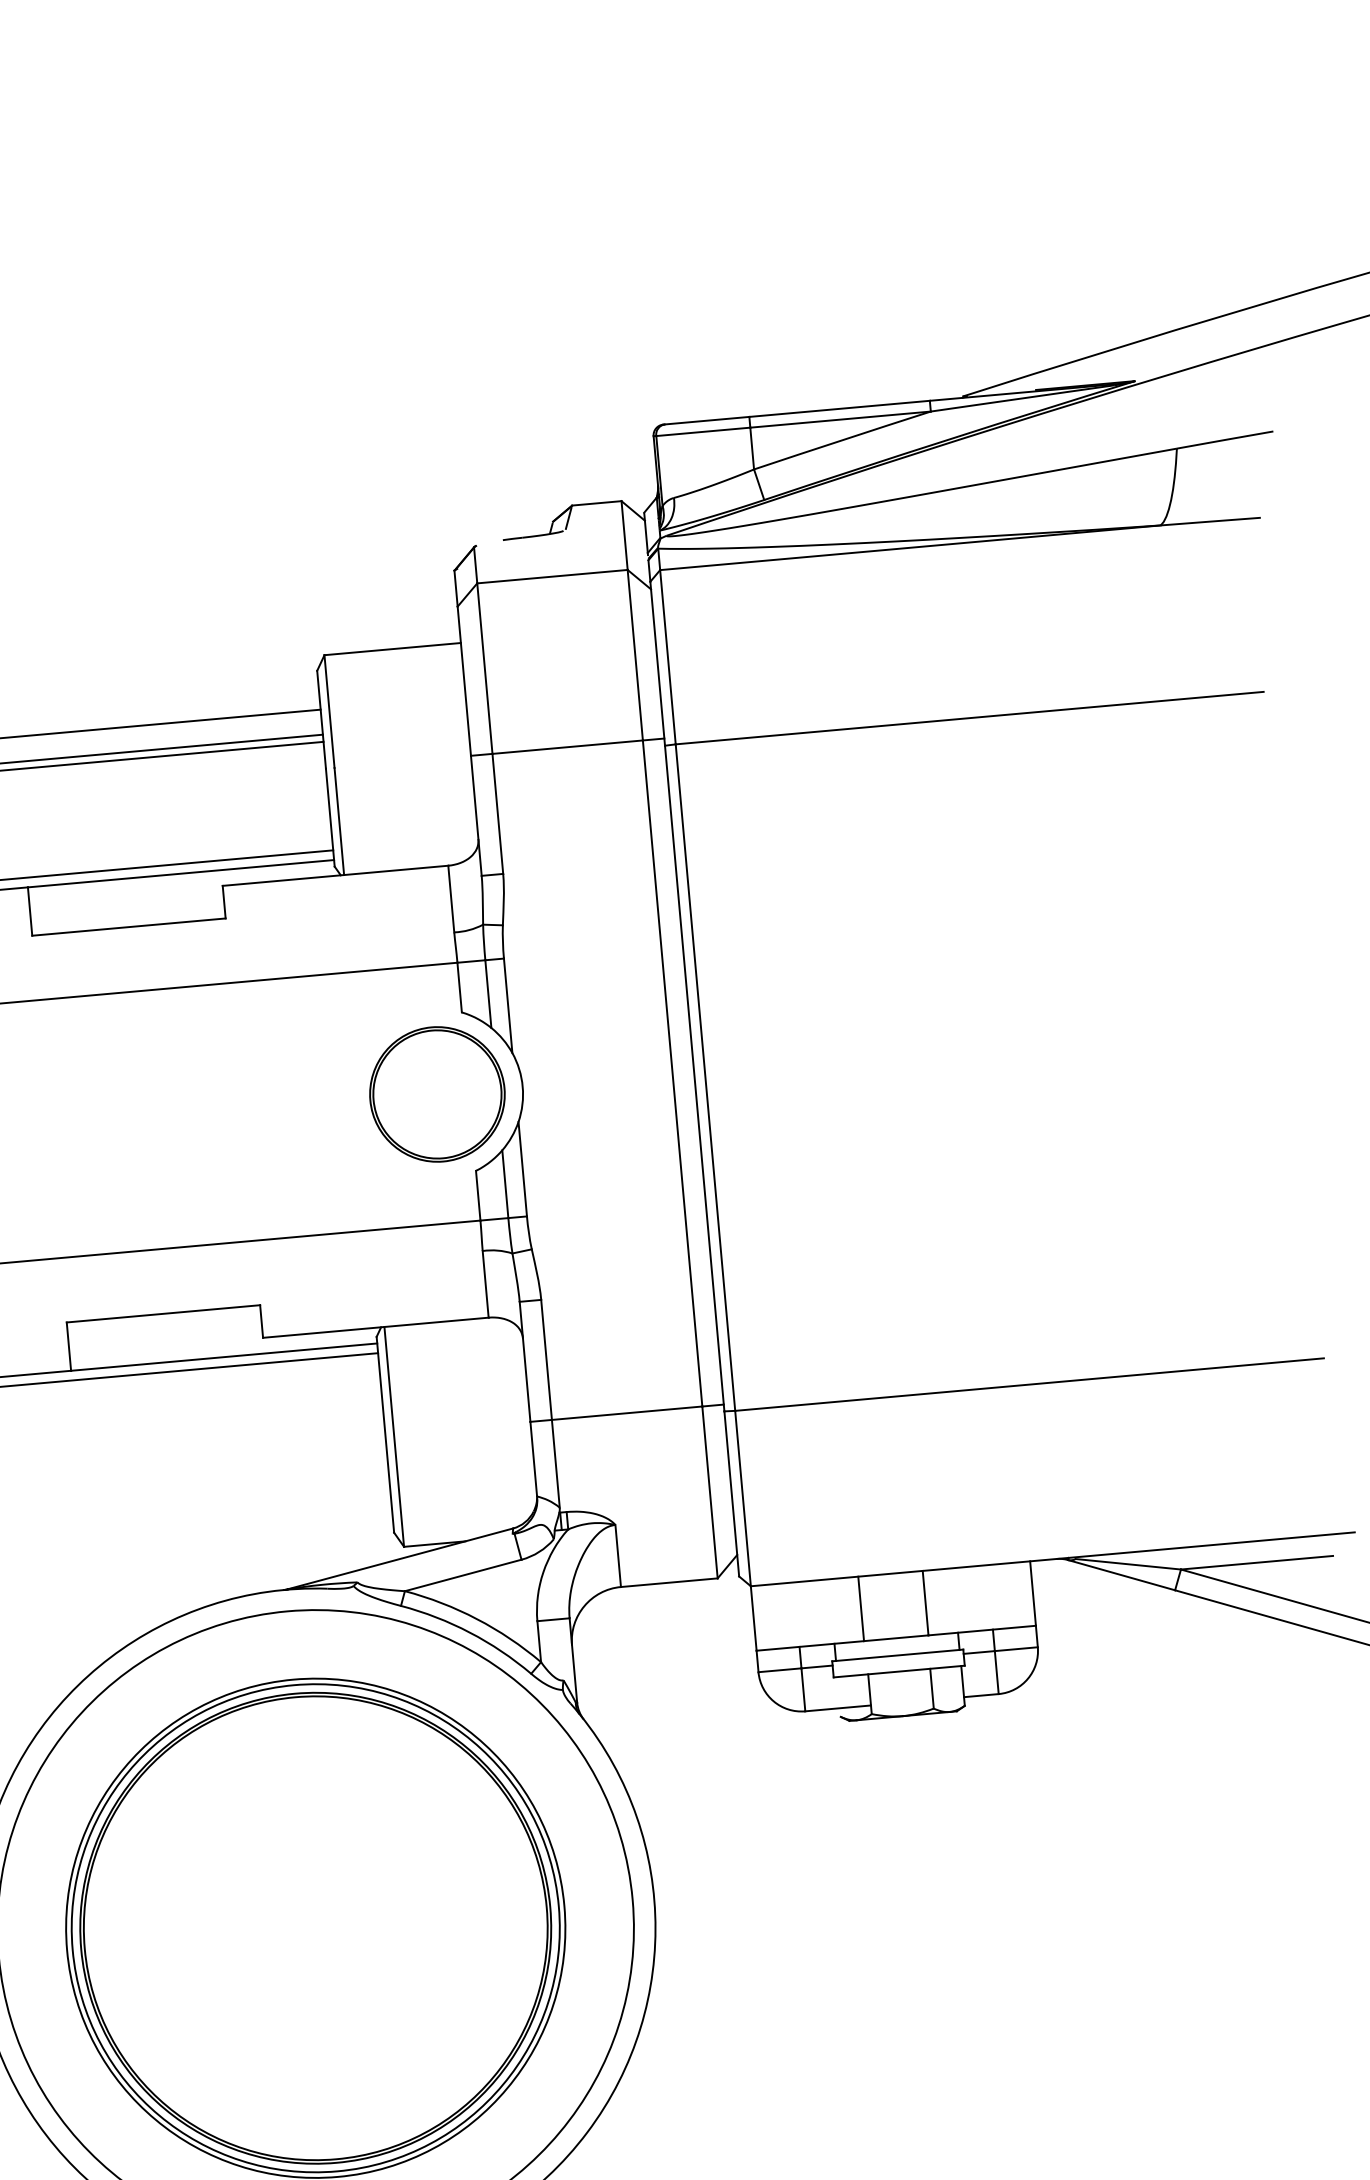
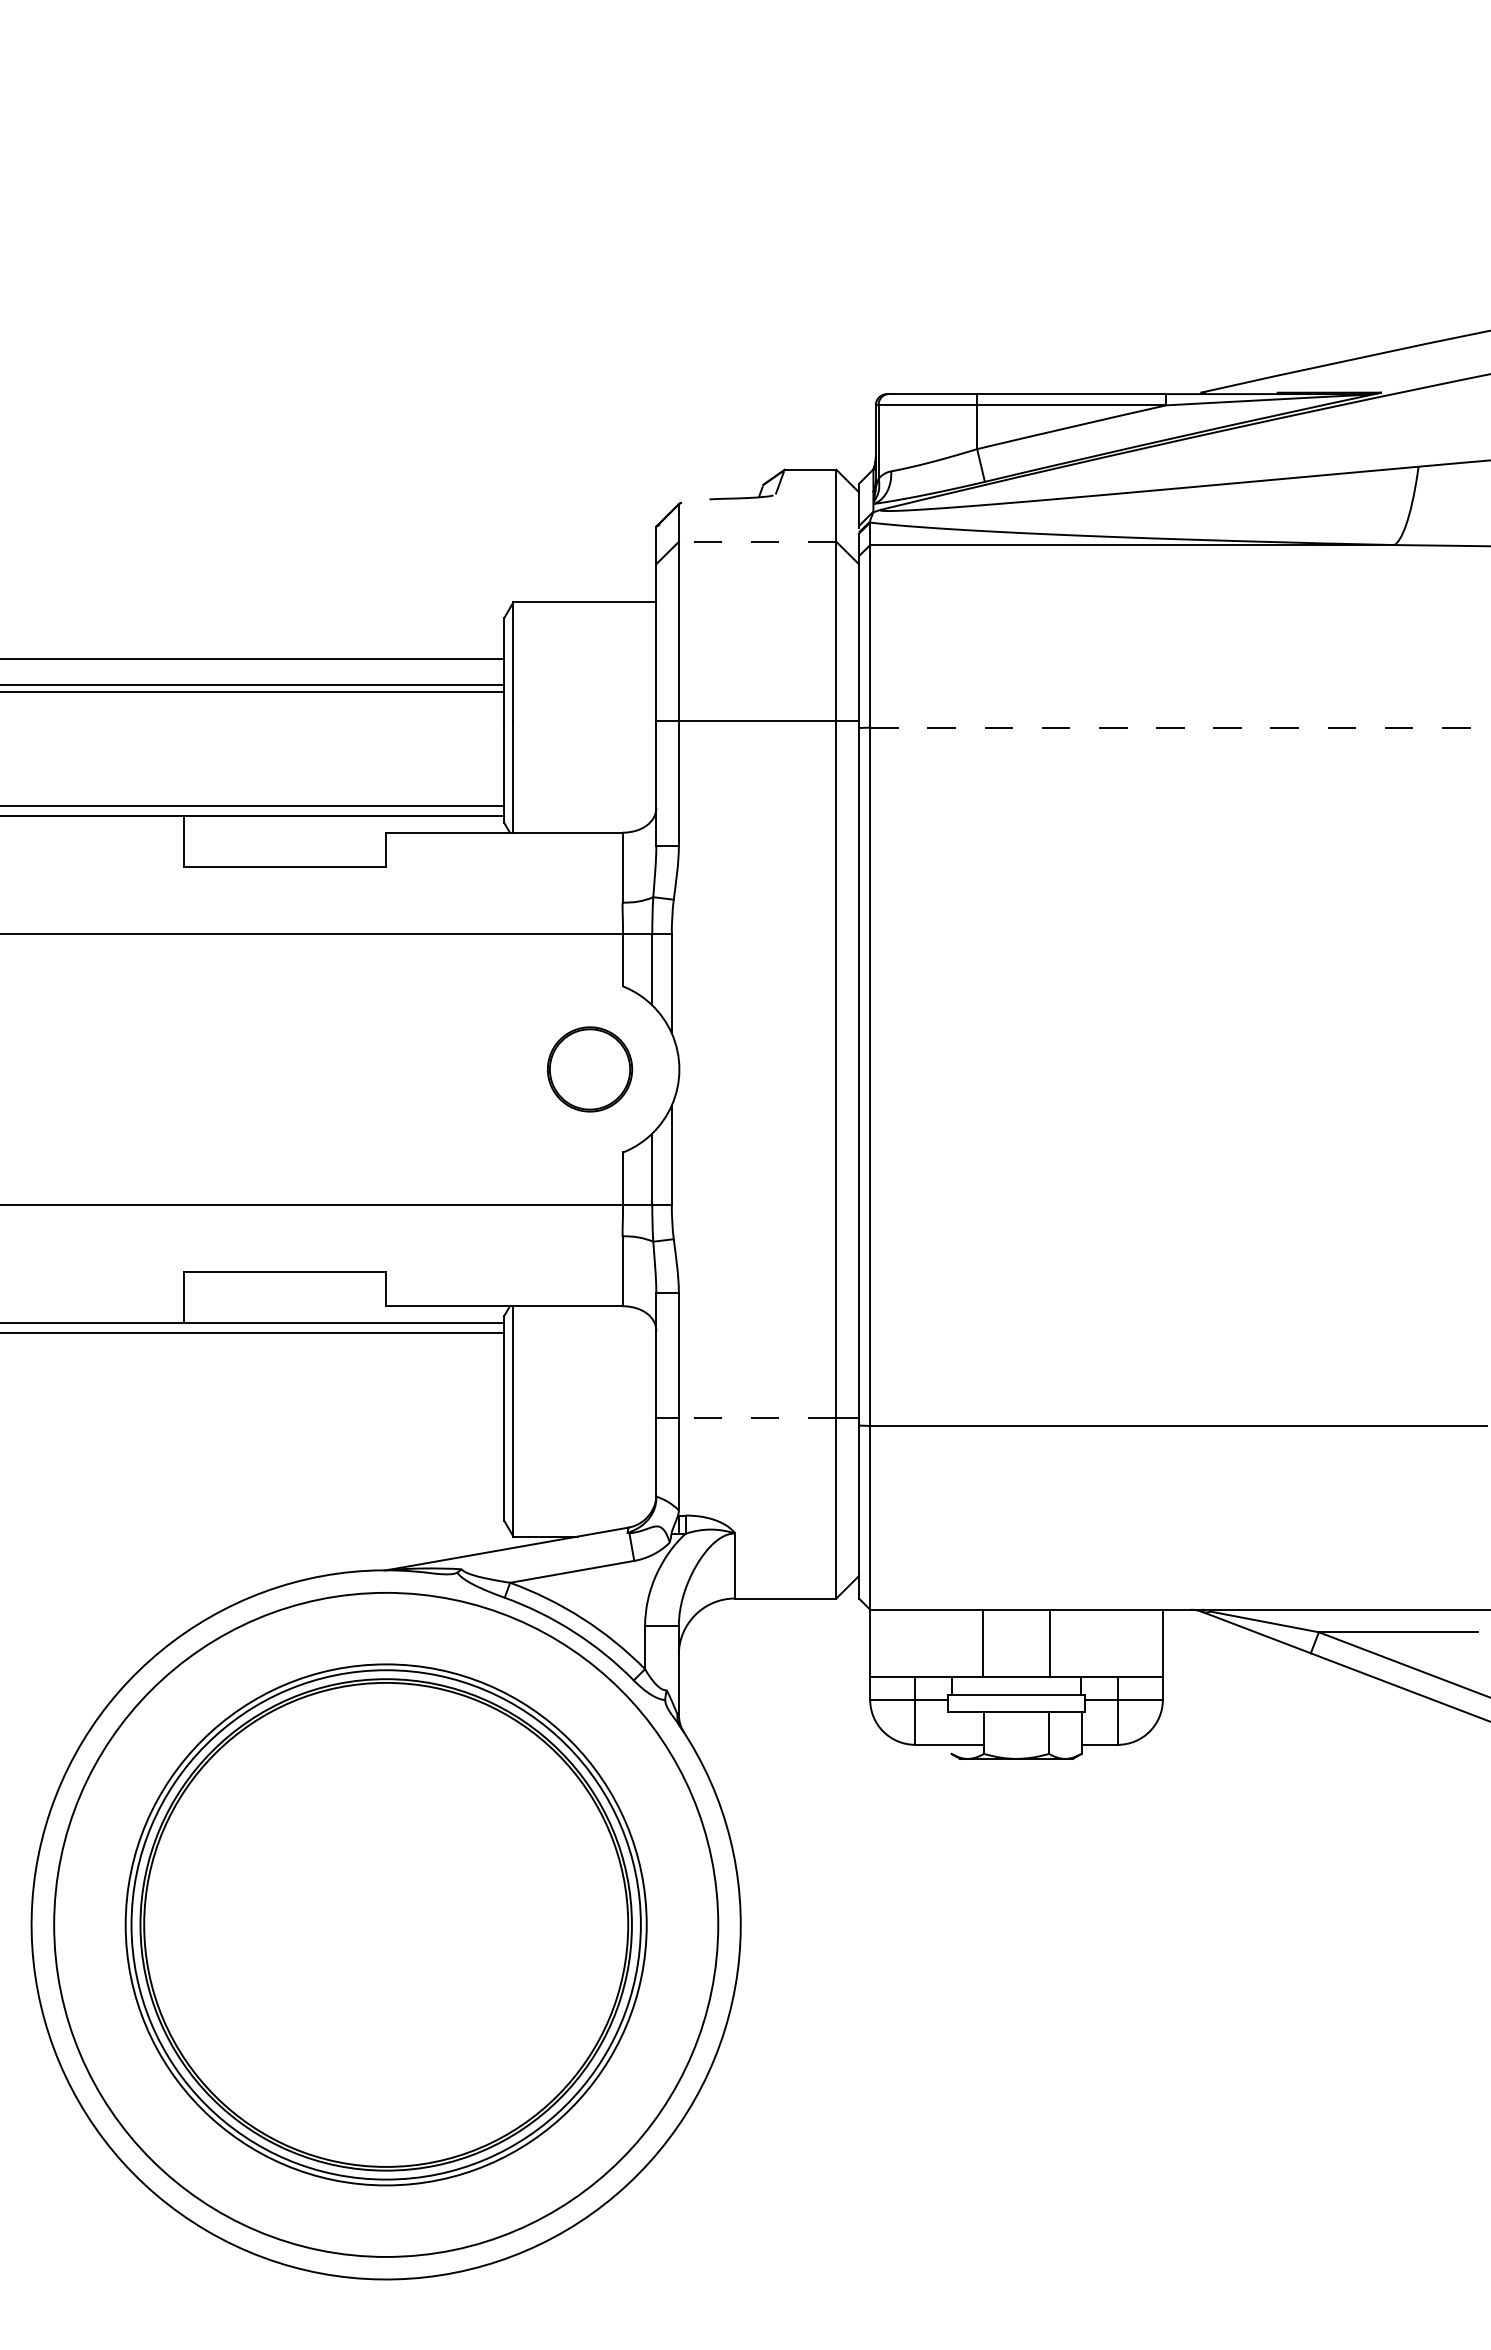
line: (552, 576) -> (757, 541), solid -> dashed
line: (969, 717) -> (1178, 727), solid -> dashed
part: (436, 1094) -> (589, 1069), size x0.6
line: (626, 1413) -> (757, 1418), solid -> dashed

